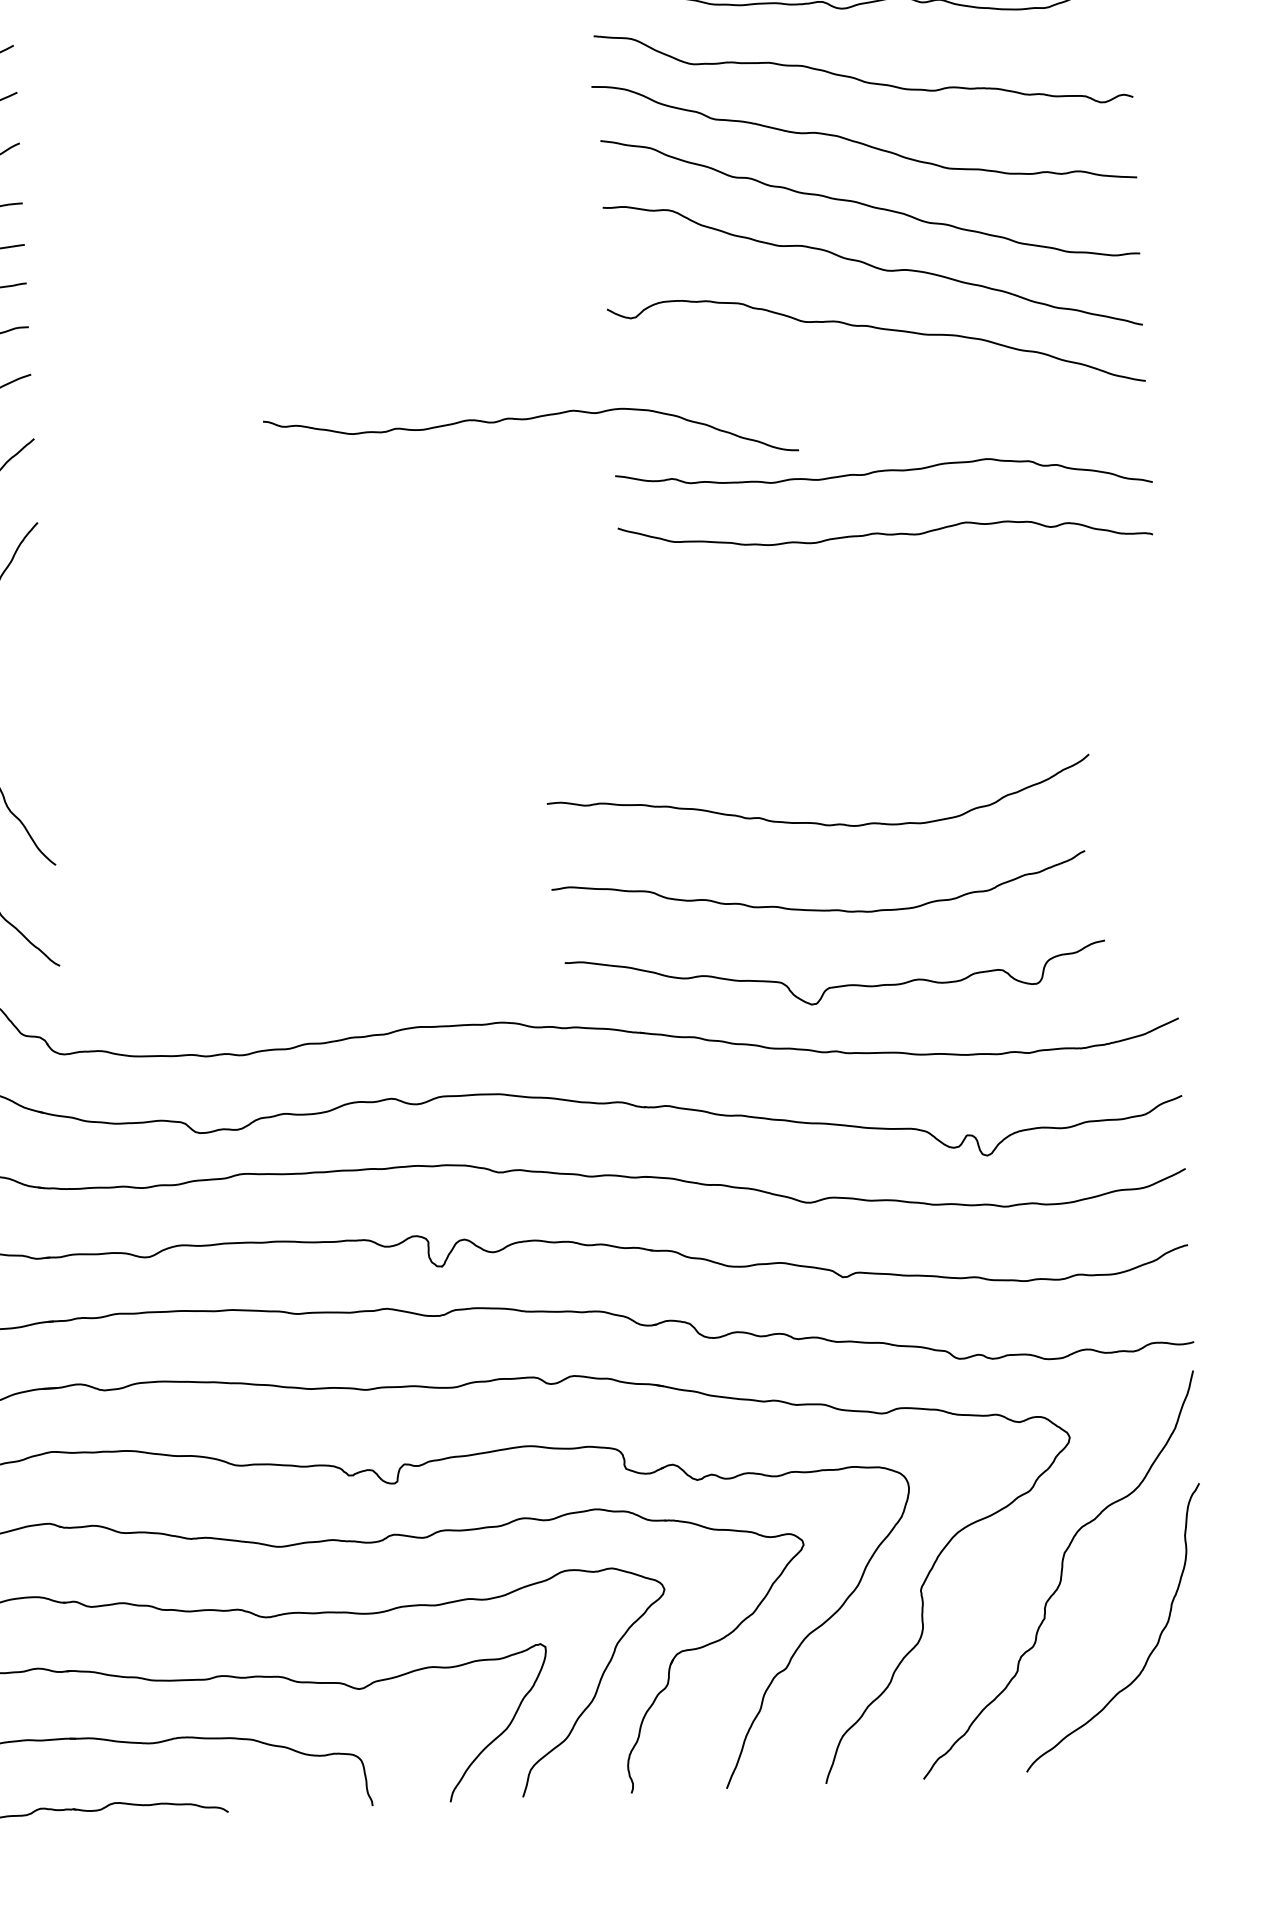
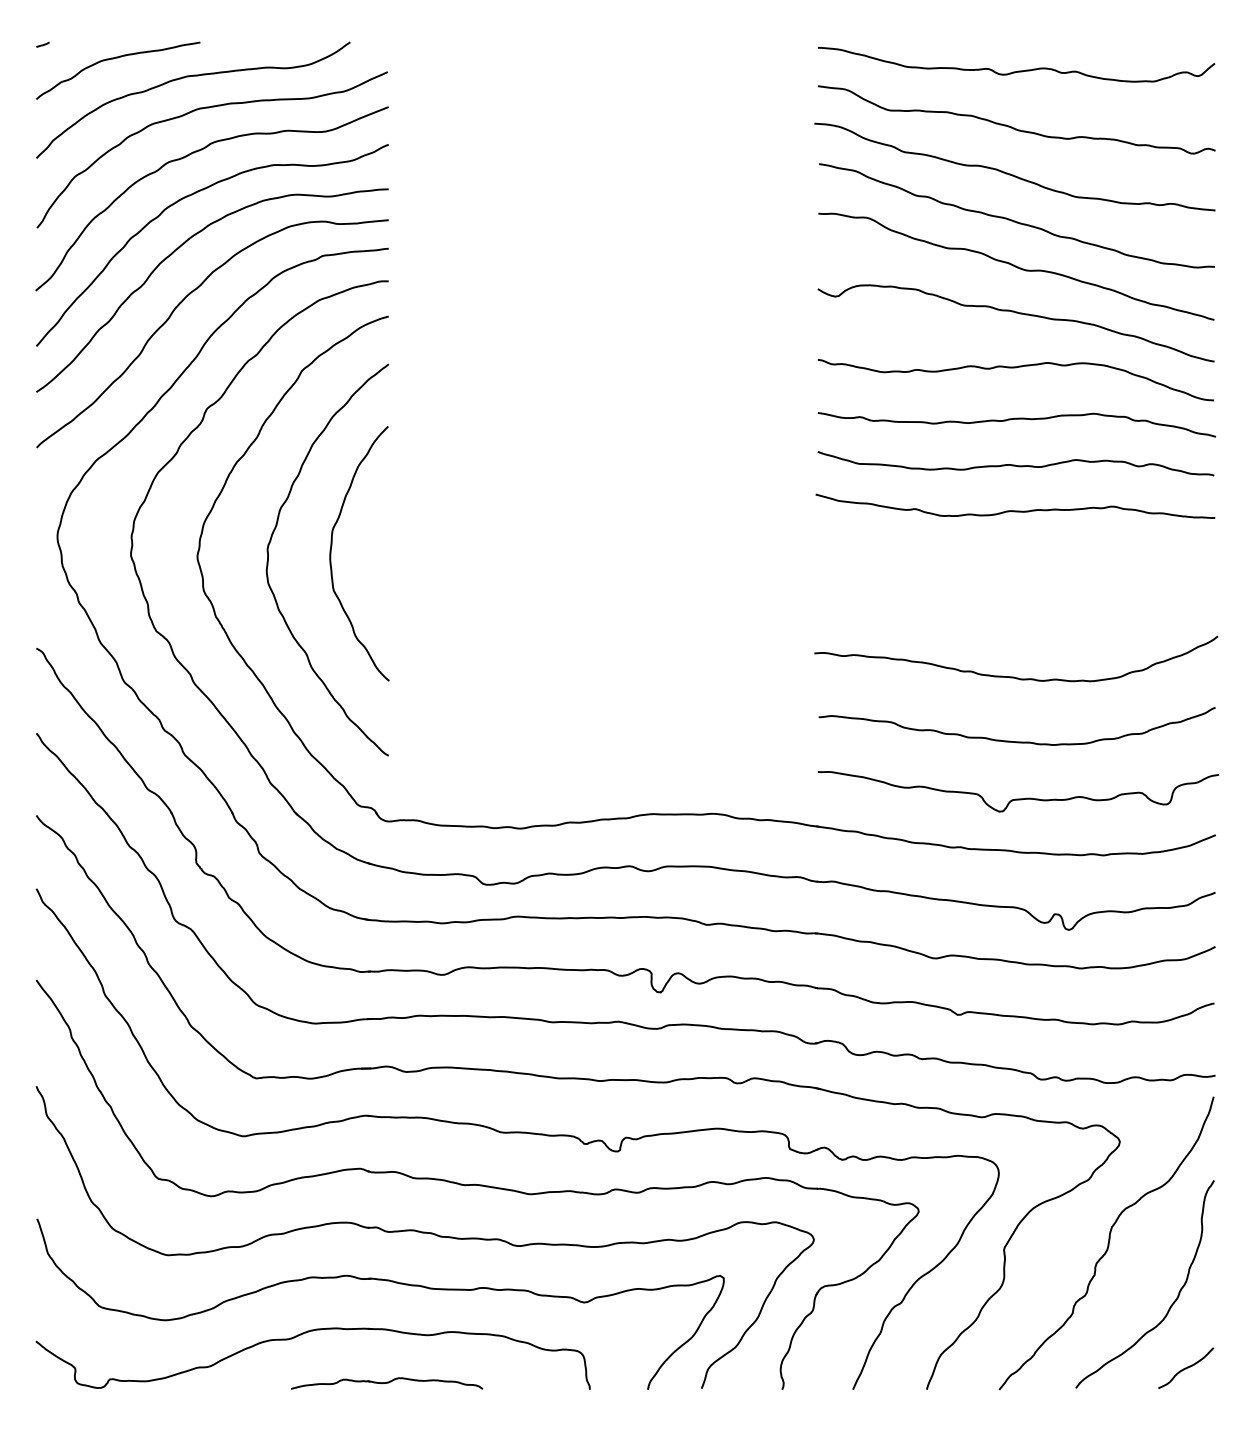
curve: (529, 420) -> (1015, 368), moved
curve: (887, 594) -> (1015, 510), added
curve: (817, 821) -> (1014, 676), moved
curve: (819, 909) -> (1016, 741), moved
curve: (835, 985) -> (1017, 798), moved
curve: (1174, 1736) -> (1186, 1367), added

